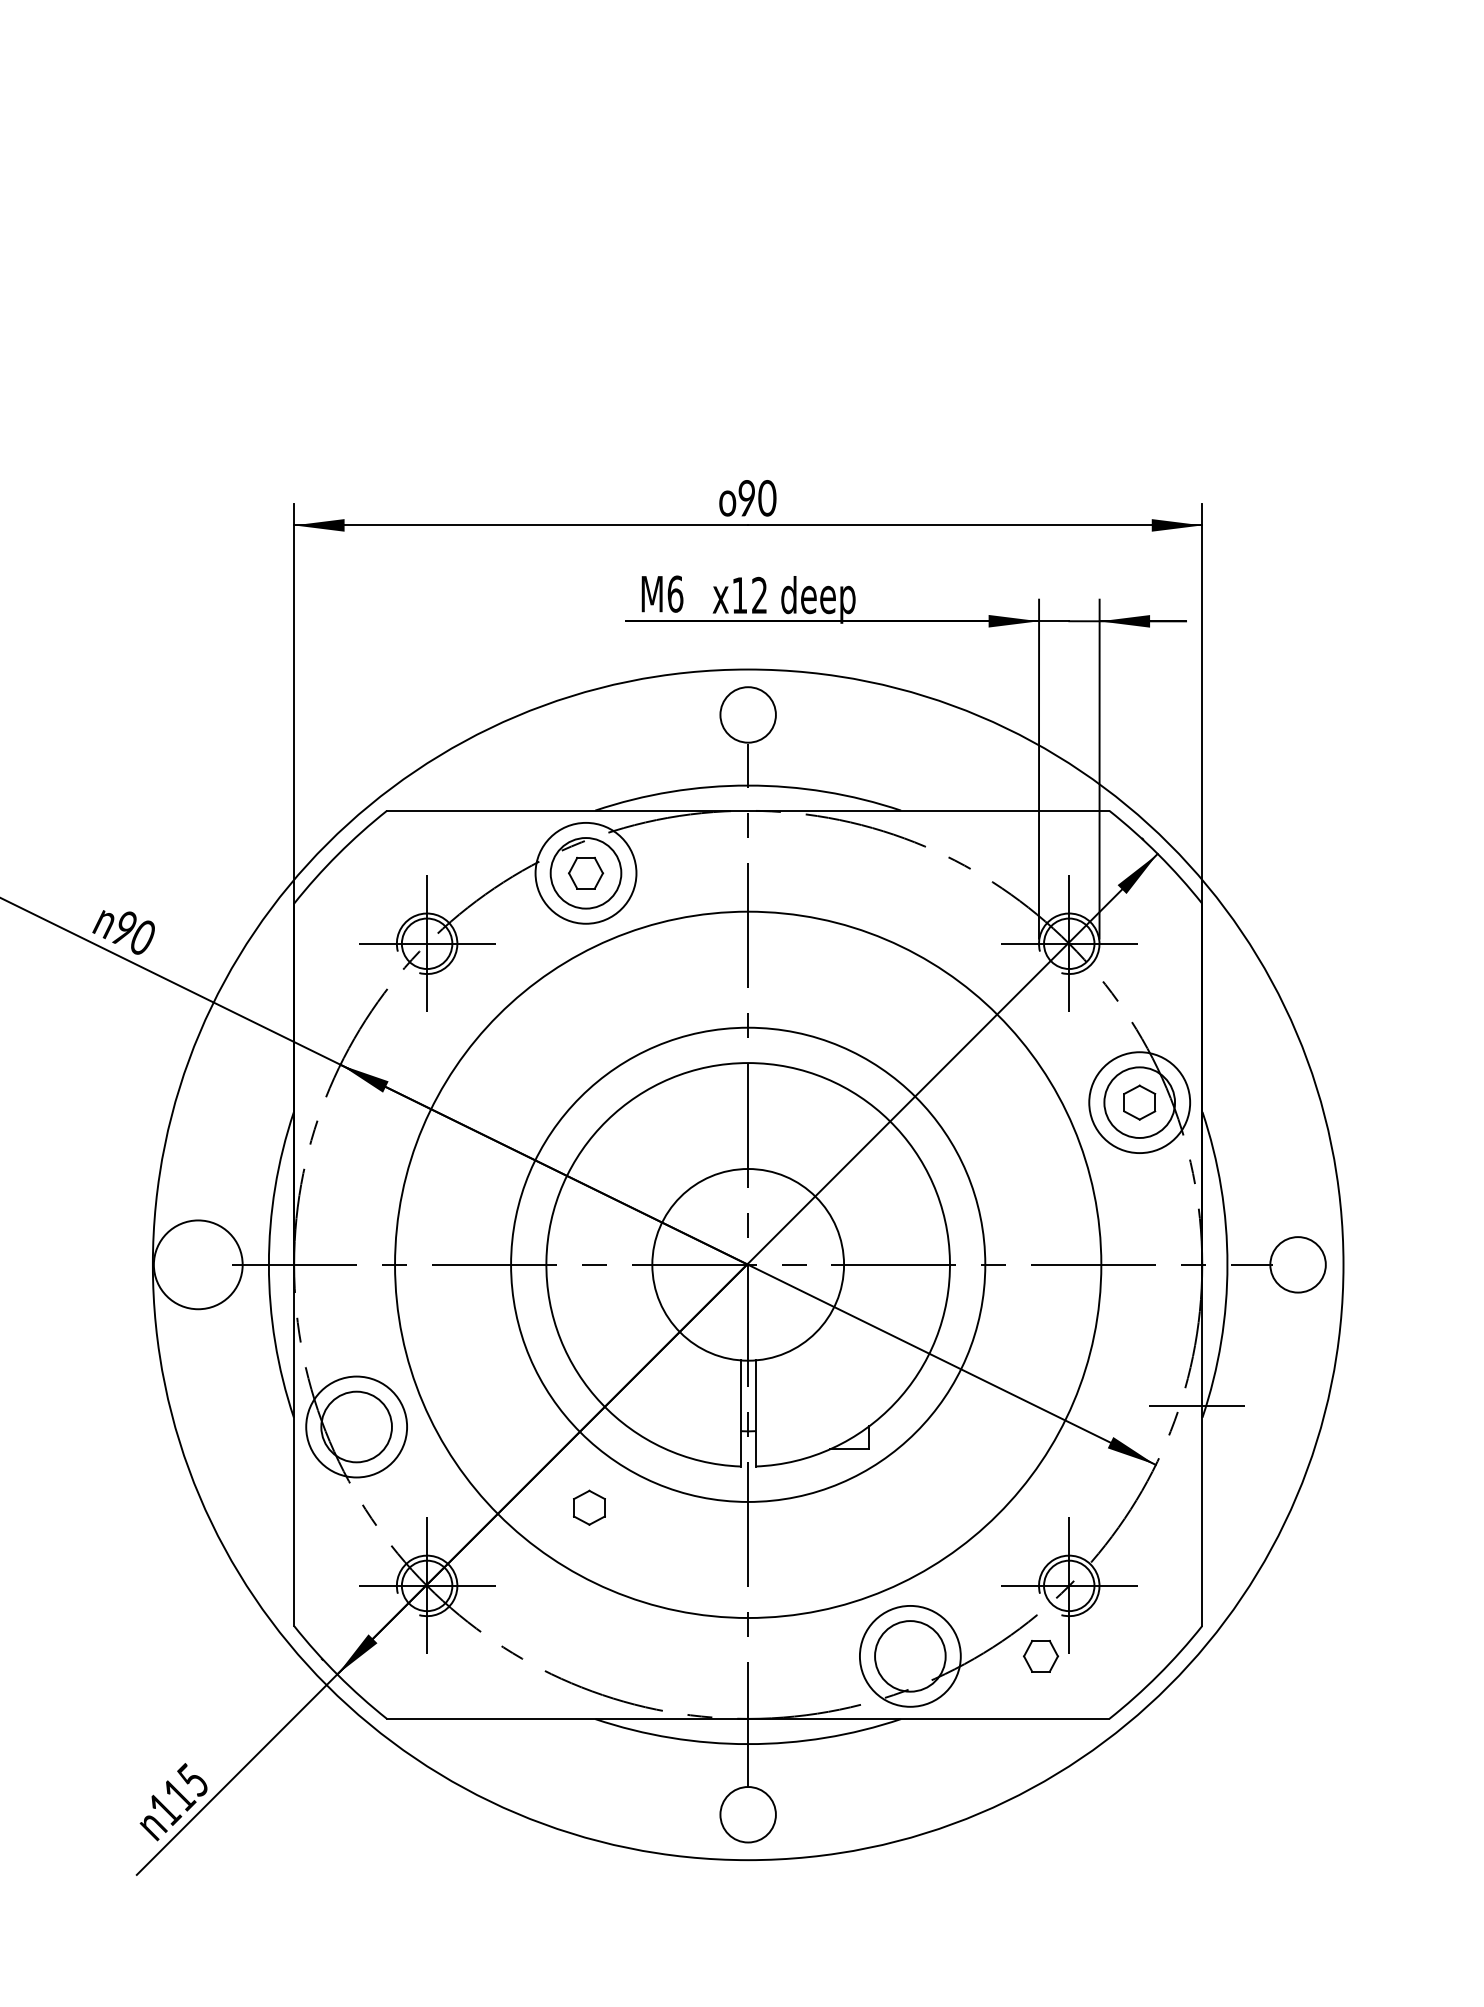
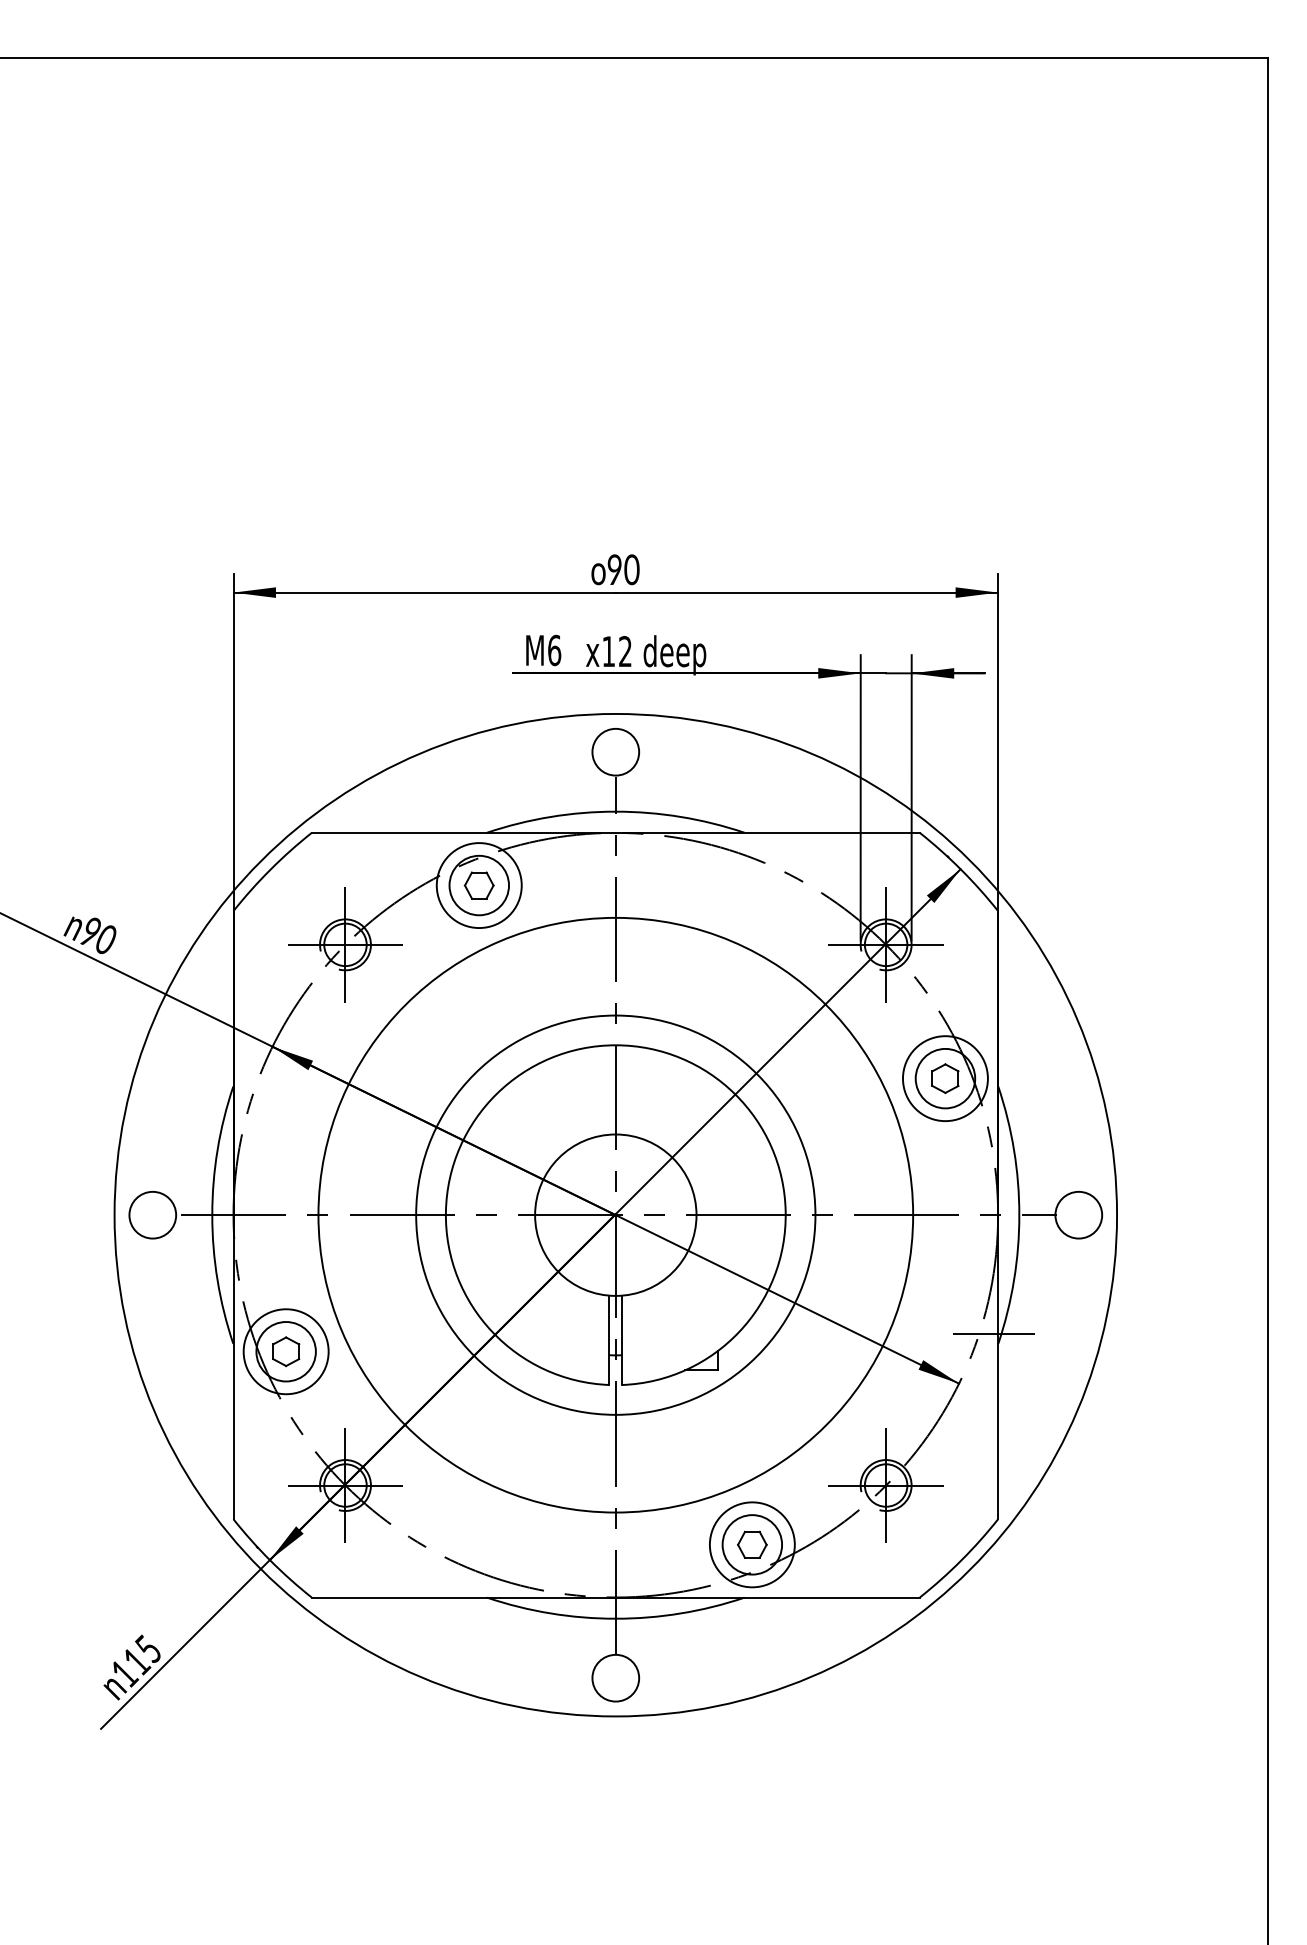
circle: (197, 1264) -> (152, 1214), size x0.62
part: (589, 1507) -> (286, 1351), moved
part: (1041, 1655) -> (752, 1544), moved

